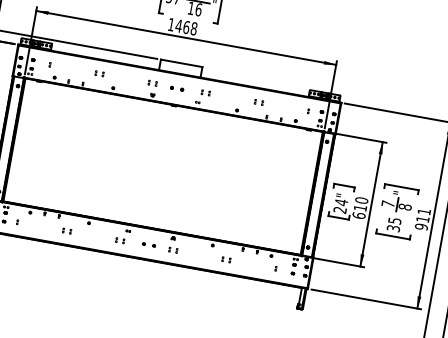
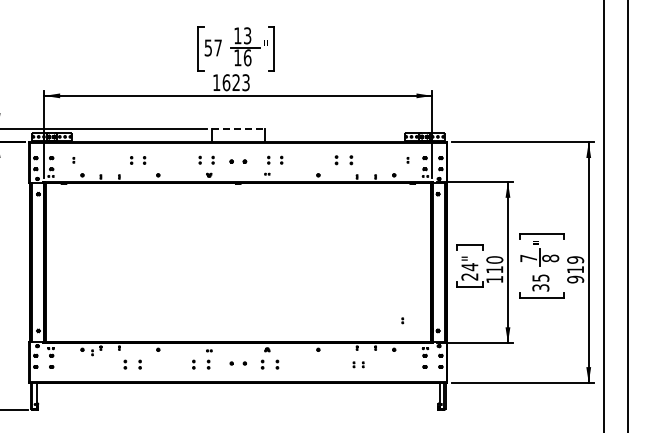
text: (185, 27) -> (235, 82), 1468 -> 1623
line: (181, 63) -> (238, 128), solid -> dashed
part: (99, 73) -> (137, 159), size x1.4
part: (152, 83) -> (206, 160), size x1.4
part: (206, 93) -> (275, 160), size x1.4
part: (258, 102) -> (343, 160), size x1.6
text: (424, 211) -> (575, 259), 911 -> 919
text: (358, 215) -> (494, 279), 610 -> 110
part: (17, 222) -> (92, 352), moved
part: (67, 230) -> (132, 364), size x1.6
part: (120, 240) -> (201, 364), size x1.6
part: (172, 250) -> (269, 364), size x1.6
part: (226, 259) -> (358, 364), moved
part: (275, 268) -> (402, 320), moved

